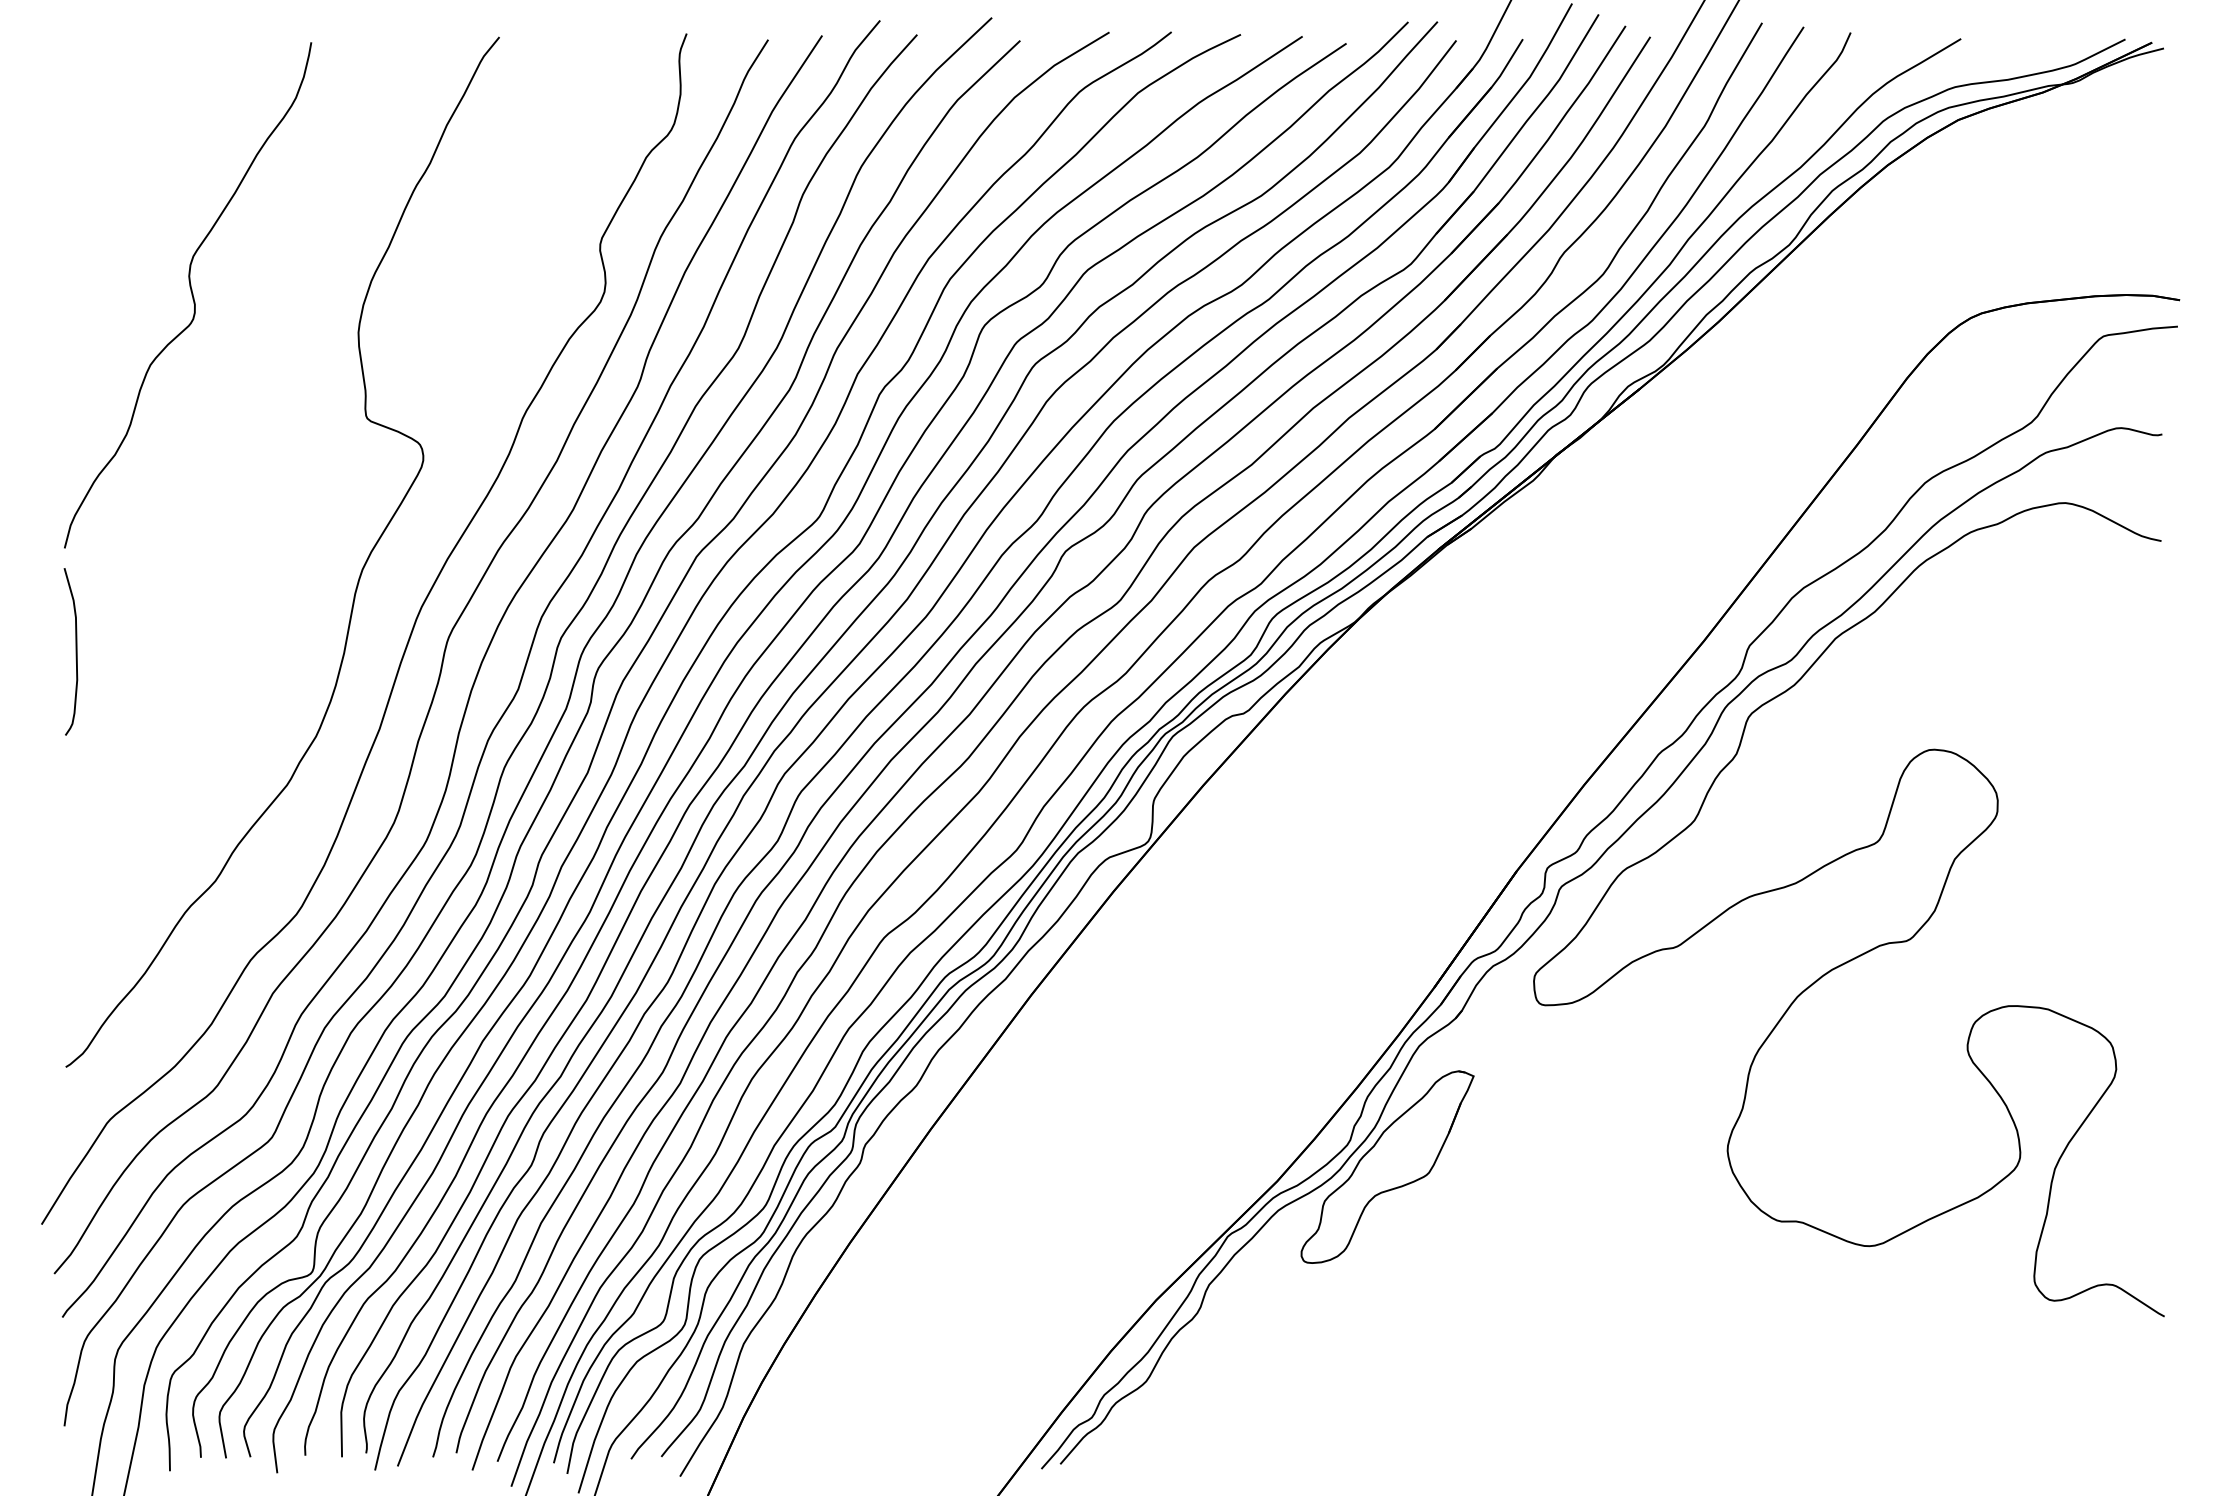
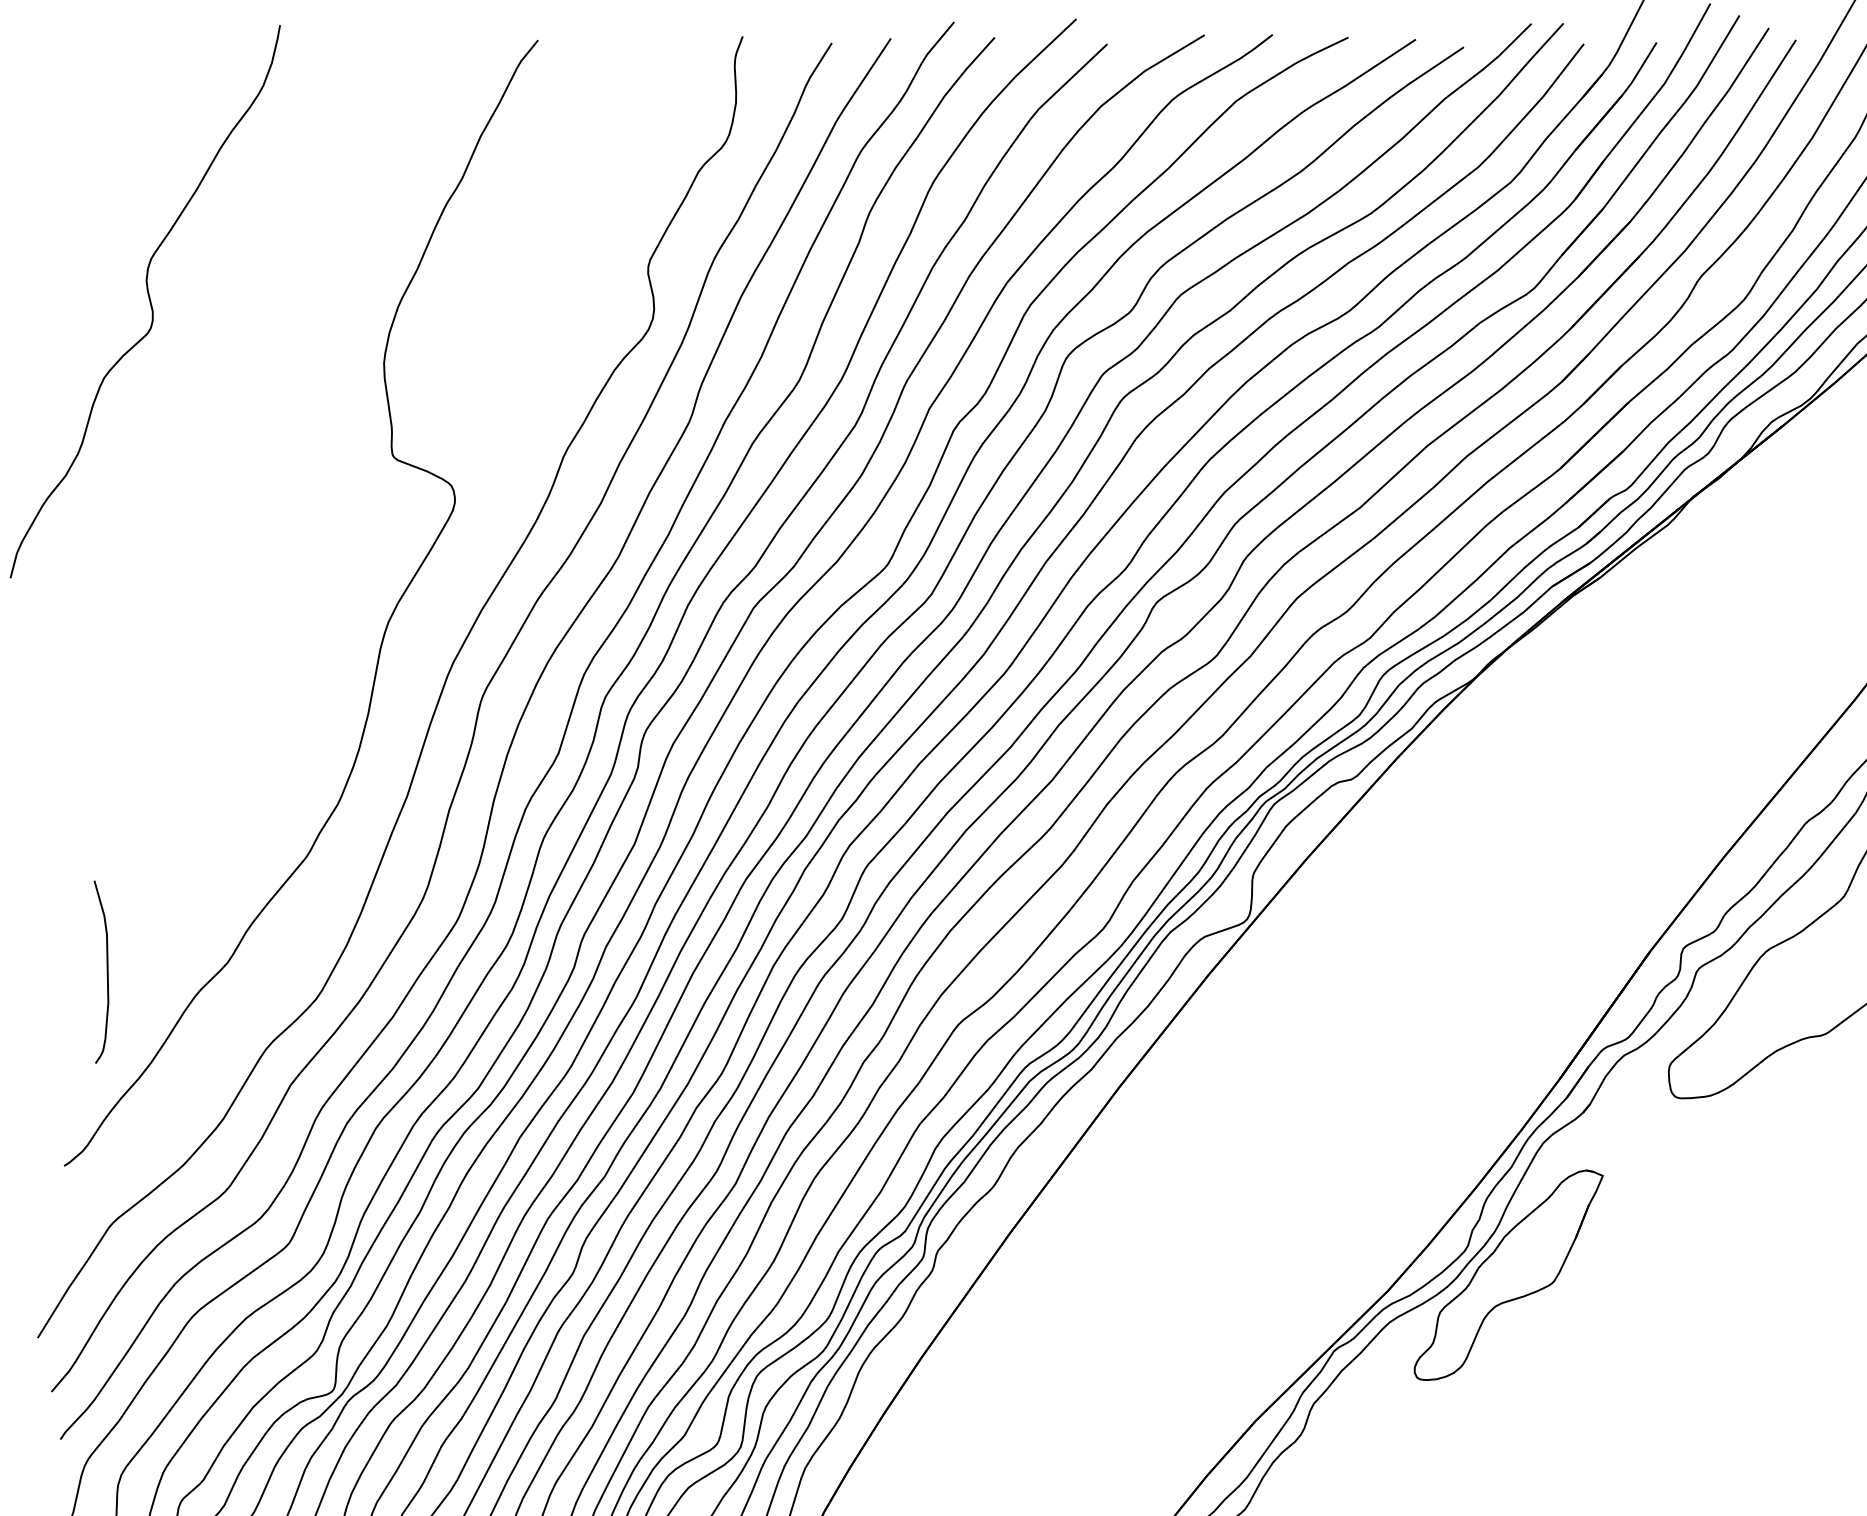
curve: (191, 295) -> (149, 301), moved
curve: (75, 651) -> (106, 971), moved

